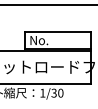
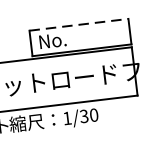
line: (58, 31) -> (79, 24), solid -> dashed

